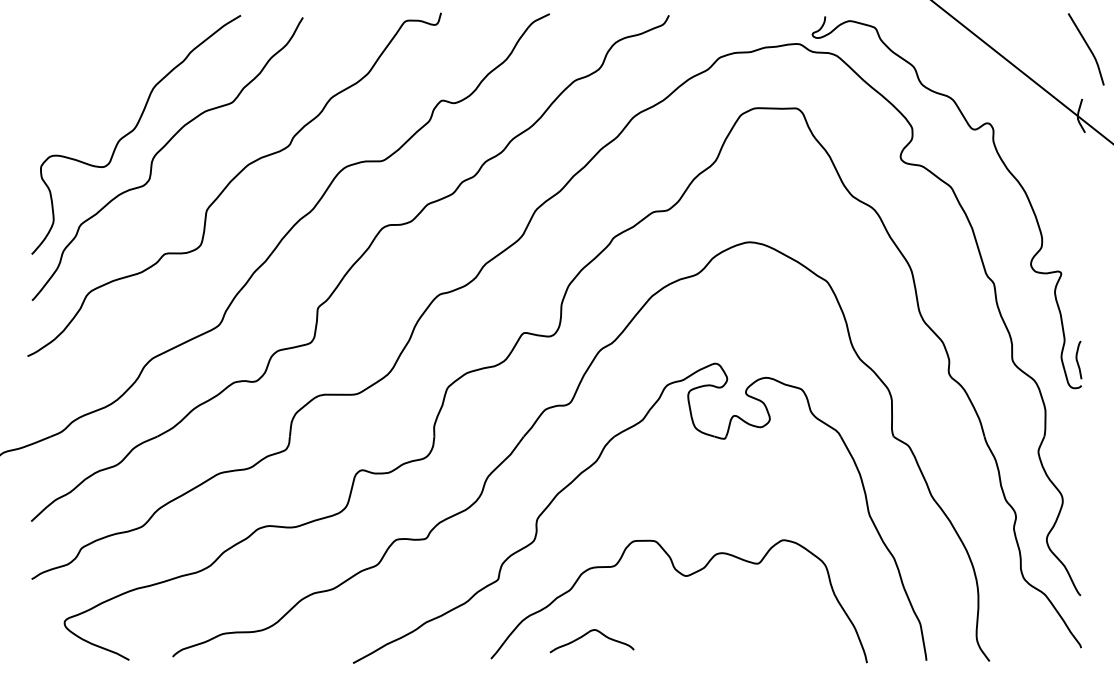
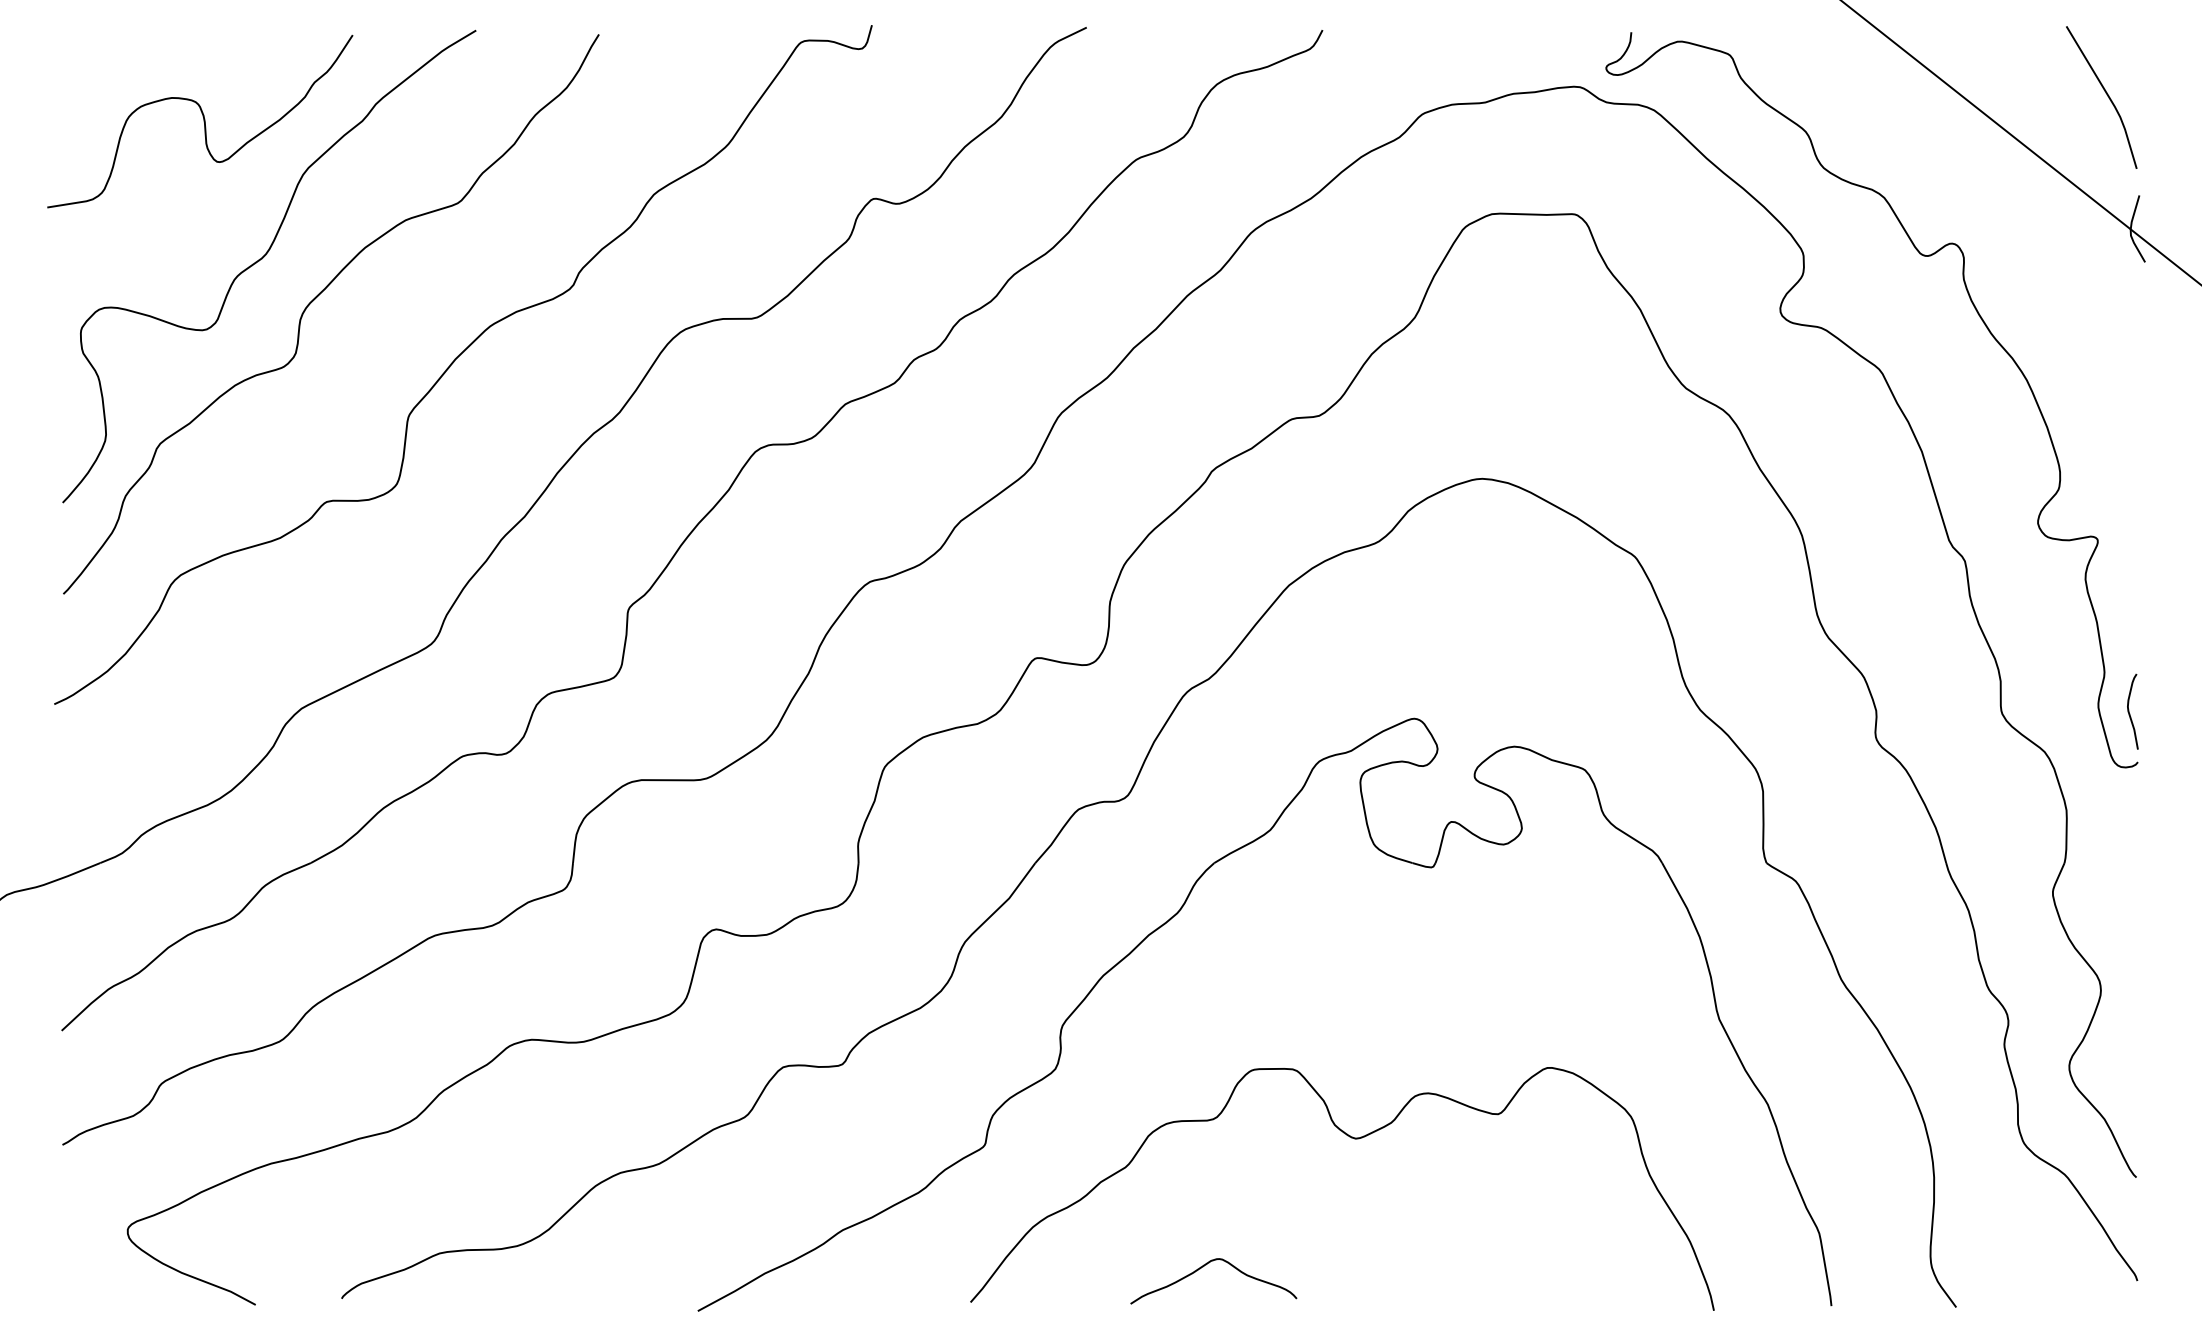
line: (1087, 47) -> (2104, 93), moved
curve: (102, 61) -> (202, 121), added
curve: (587, 634) -> (1204, 1268), moved

